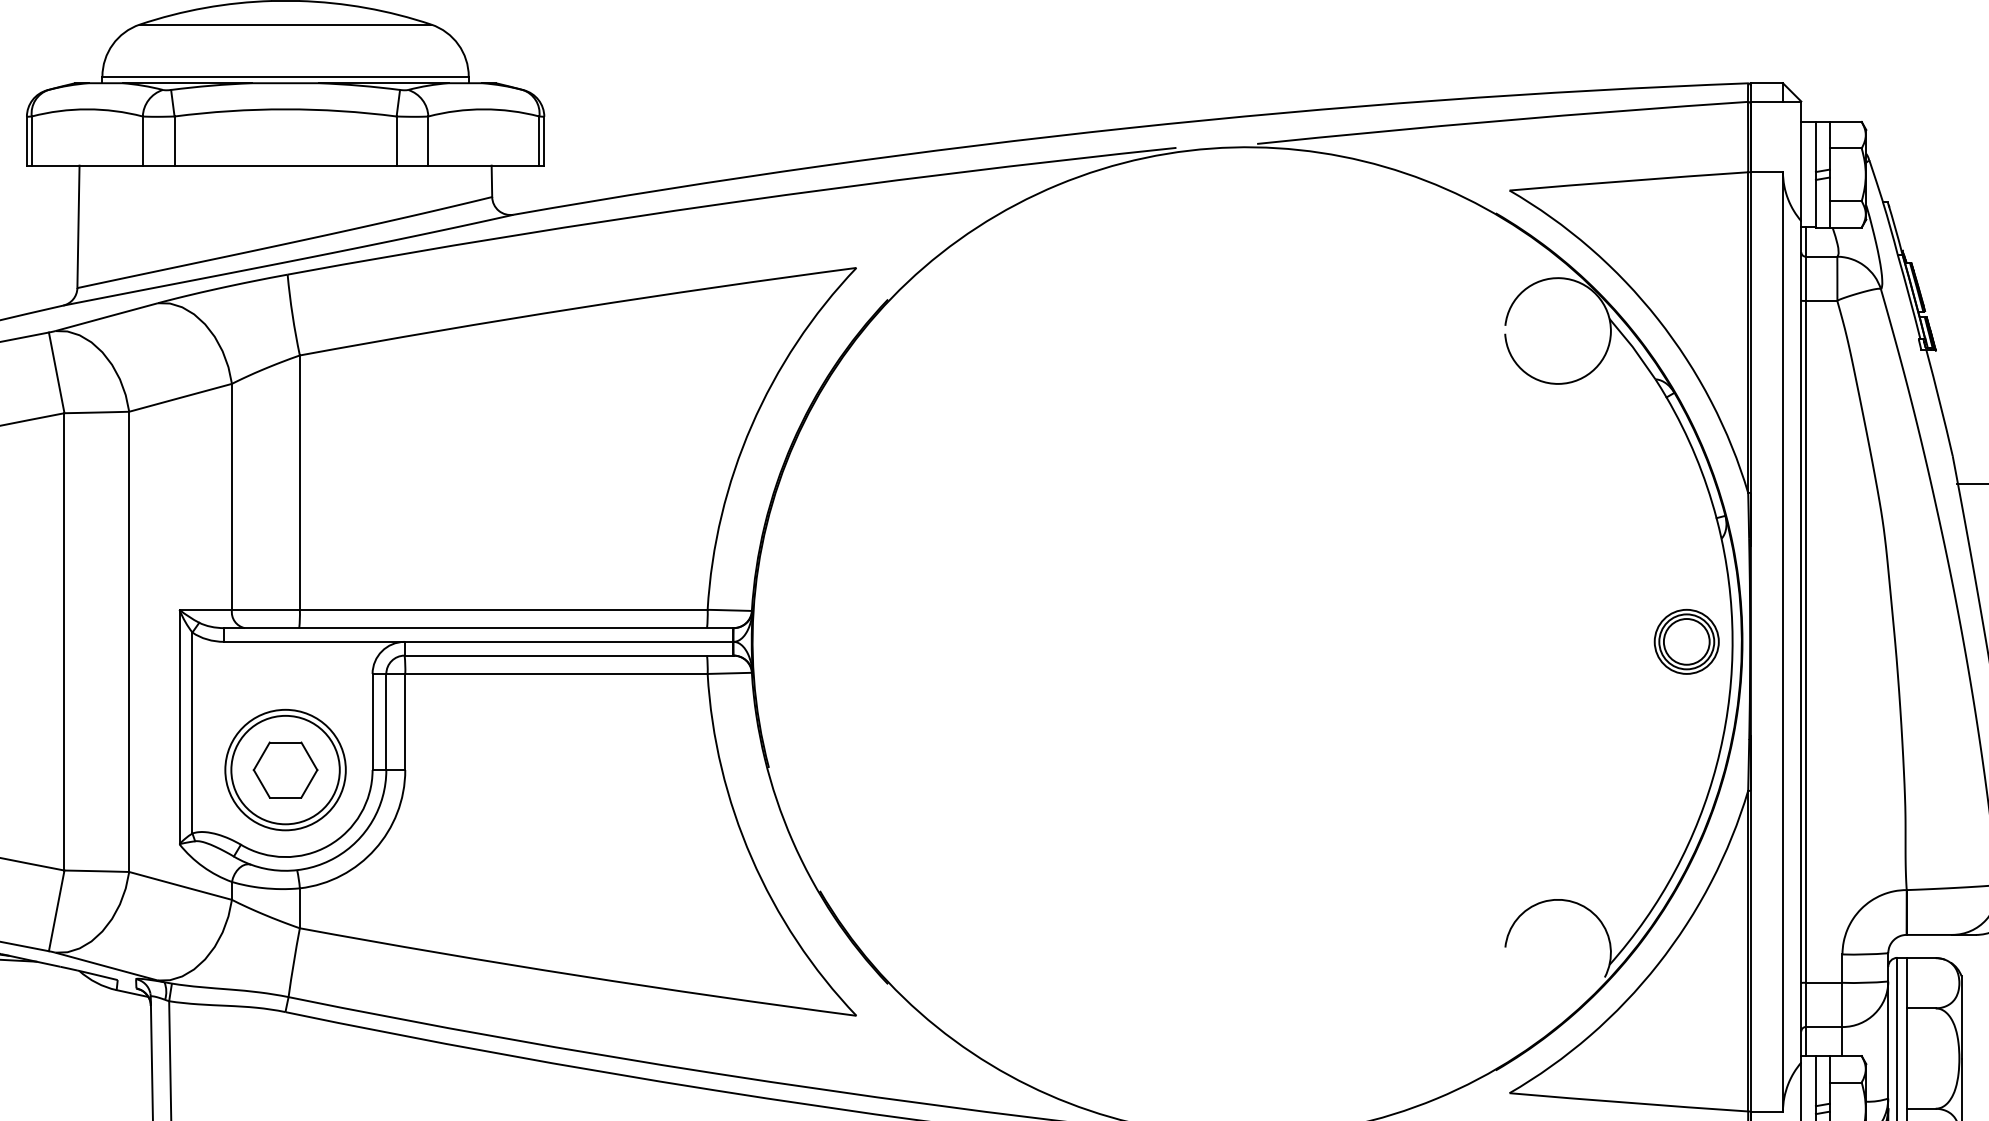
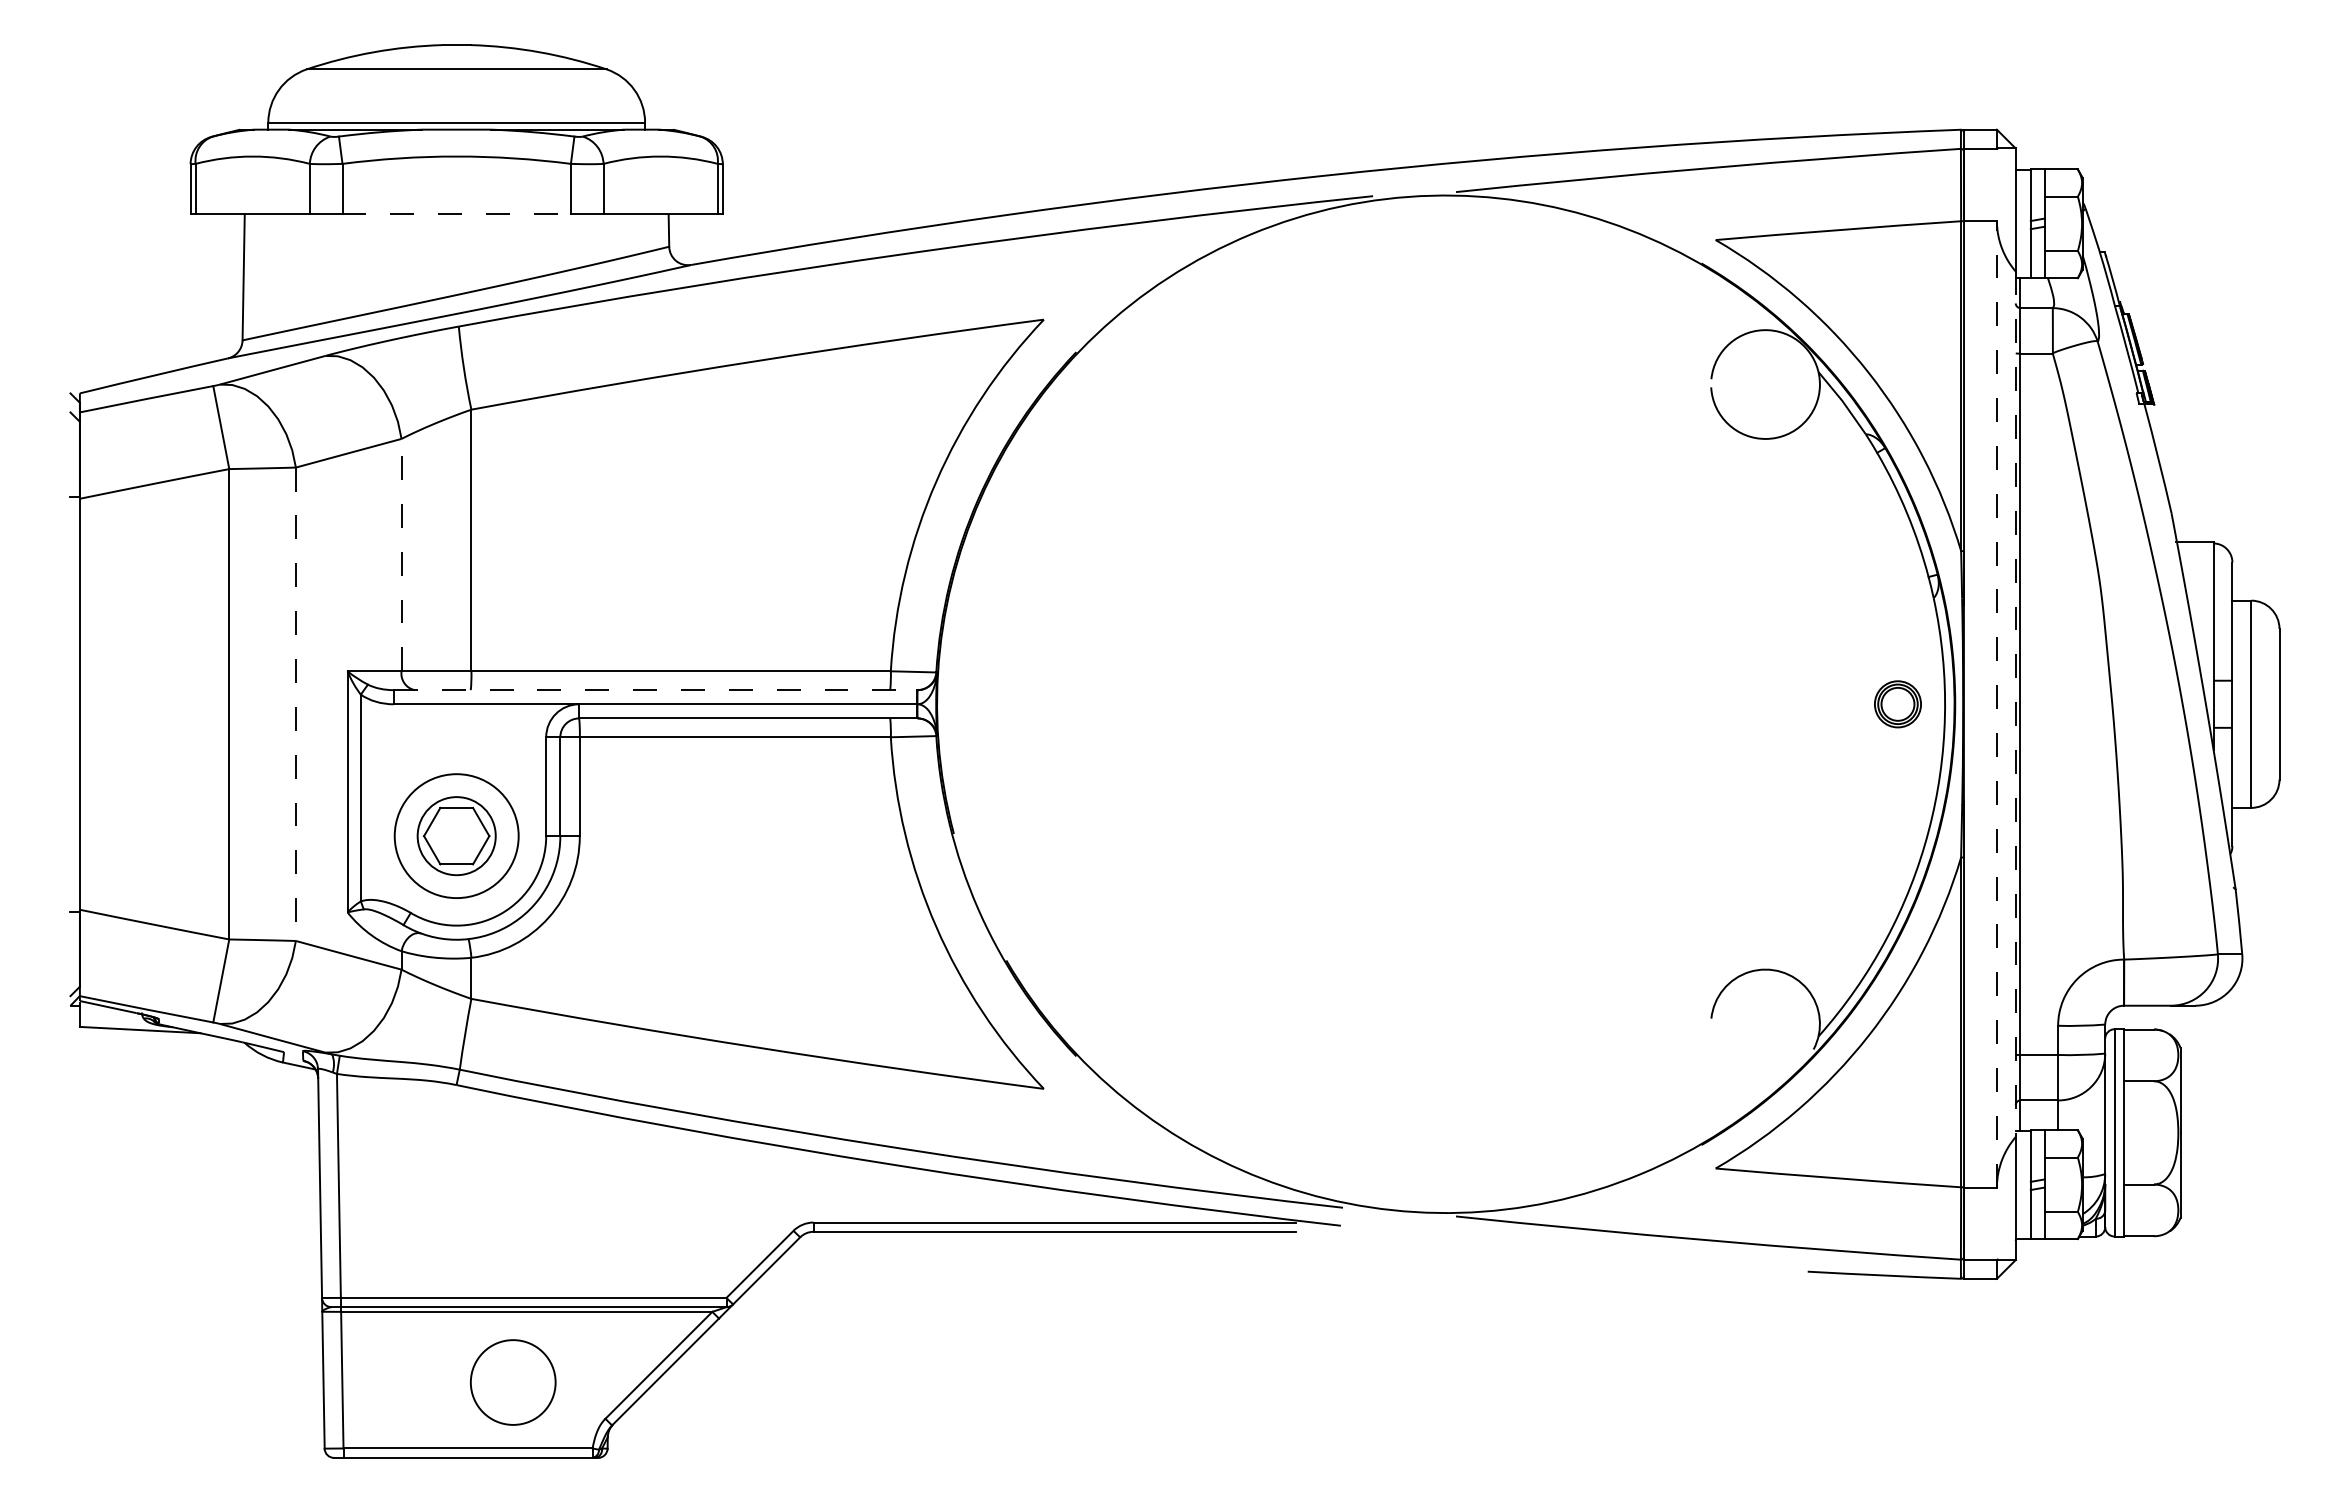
line: (286, 165) -> (457, 214), solid -> dashed
line: (231, 496) -> (401, 554), solid -> dashed
line: (478, 628) -> (655, 690), solid -> dashed
line: (1782, 641) -> (1996, 703), solid -> dashed
line: (128, 642) -> (295, 704), solid -> dashed
part: (1686, 642) -> (1897, 704), size x0.7
line: (1801, 642) -> (2015, 704), solid -> dashed
circle: (285, 769) -> (456, 835), size x0.7

